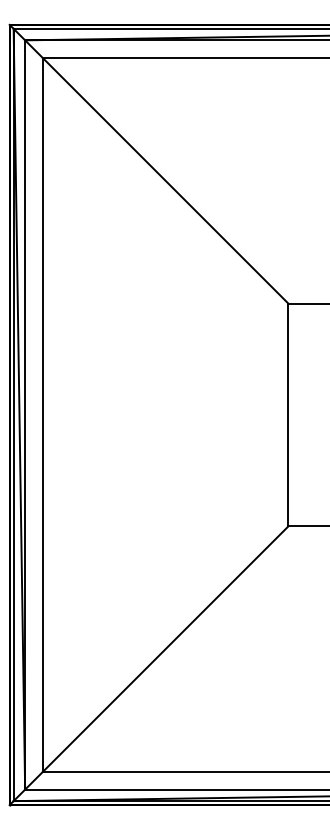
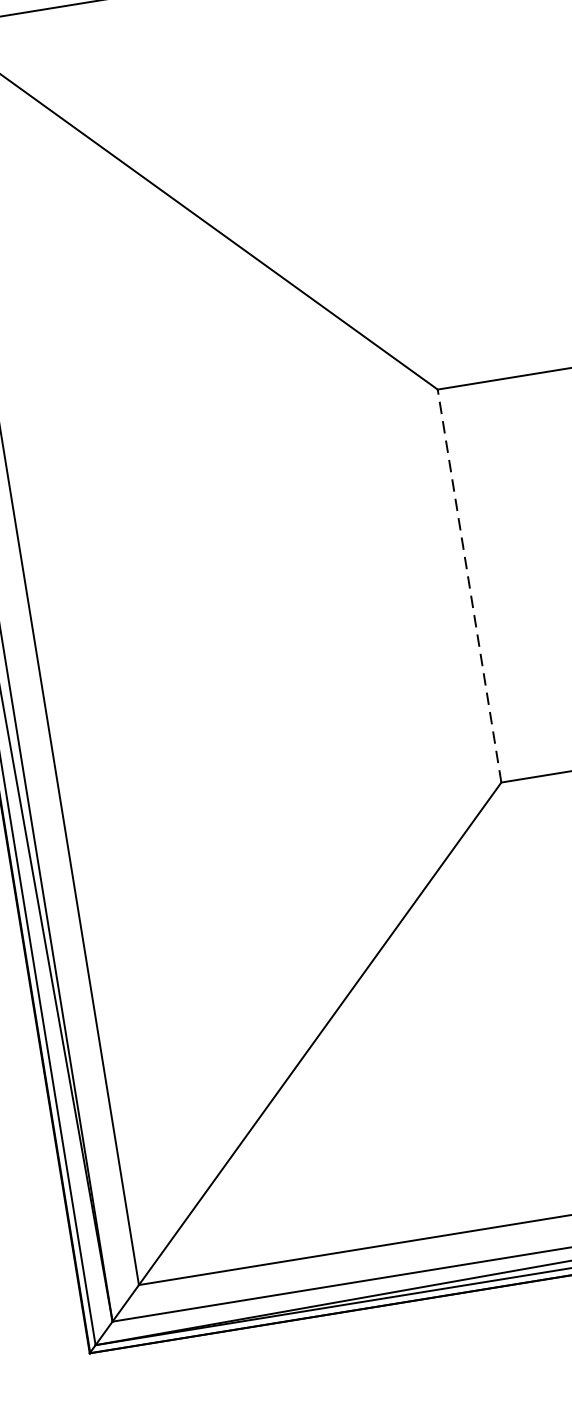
line: (288, 414) -> (469, 585), solid -> dashed

